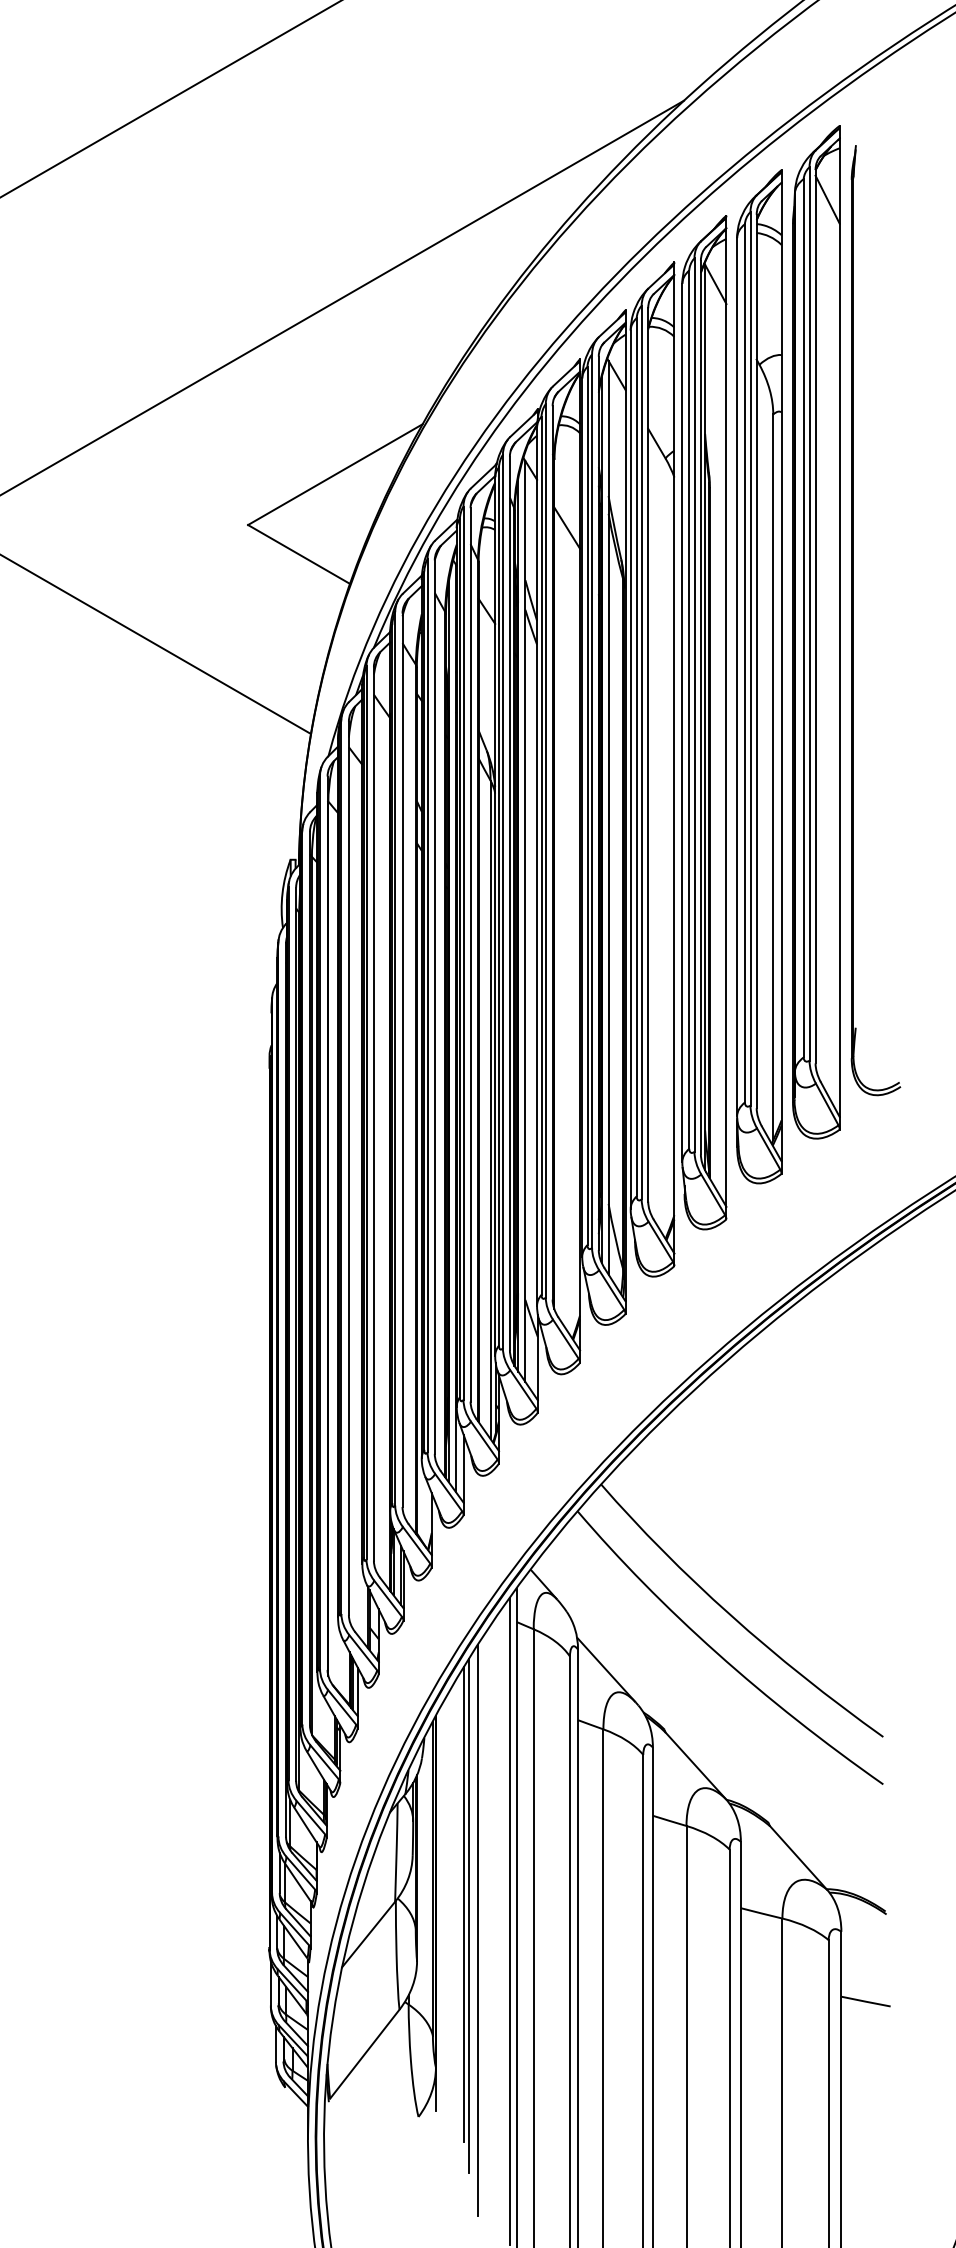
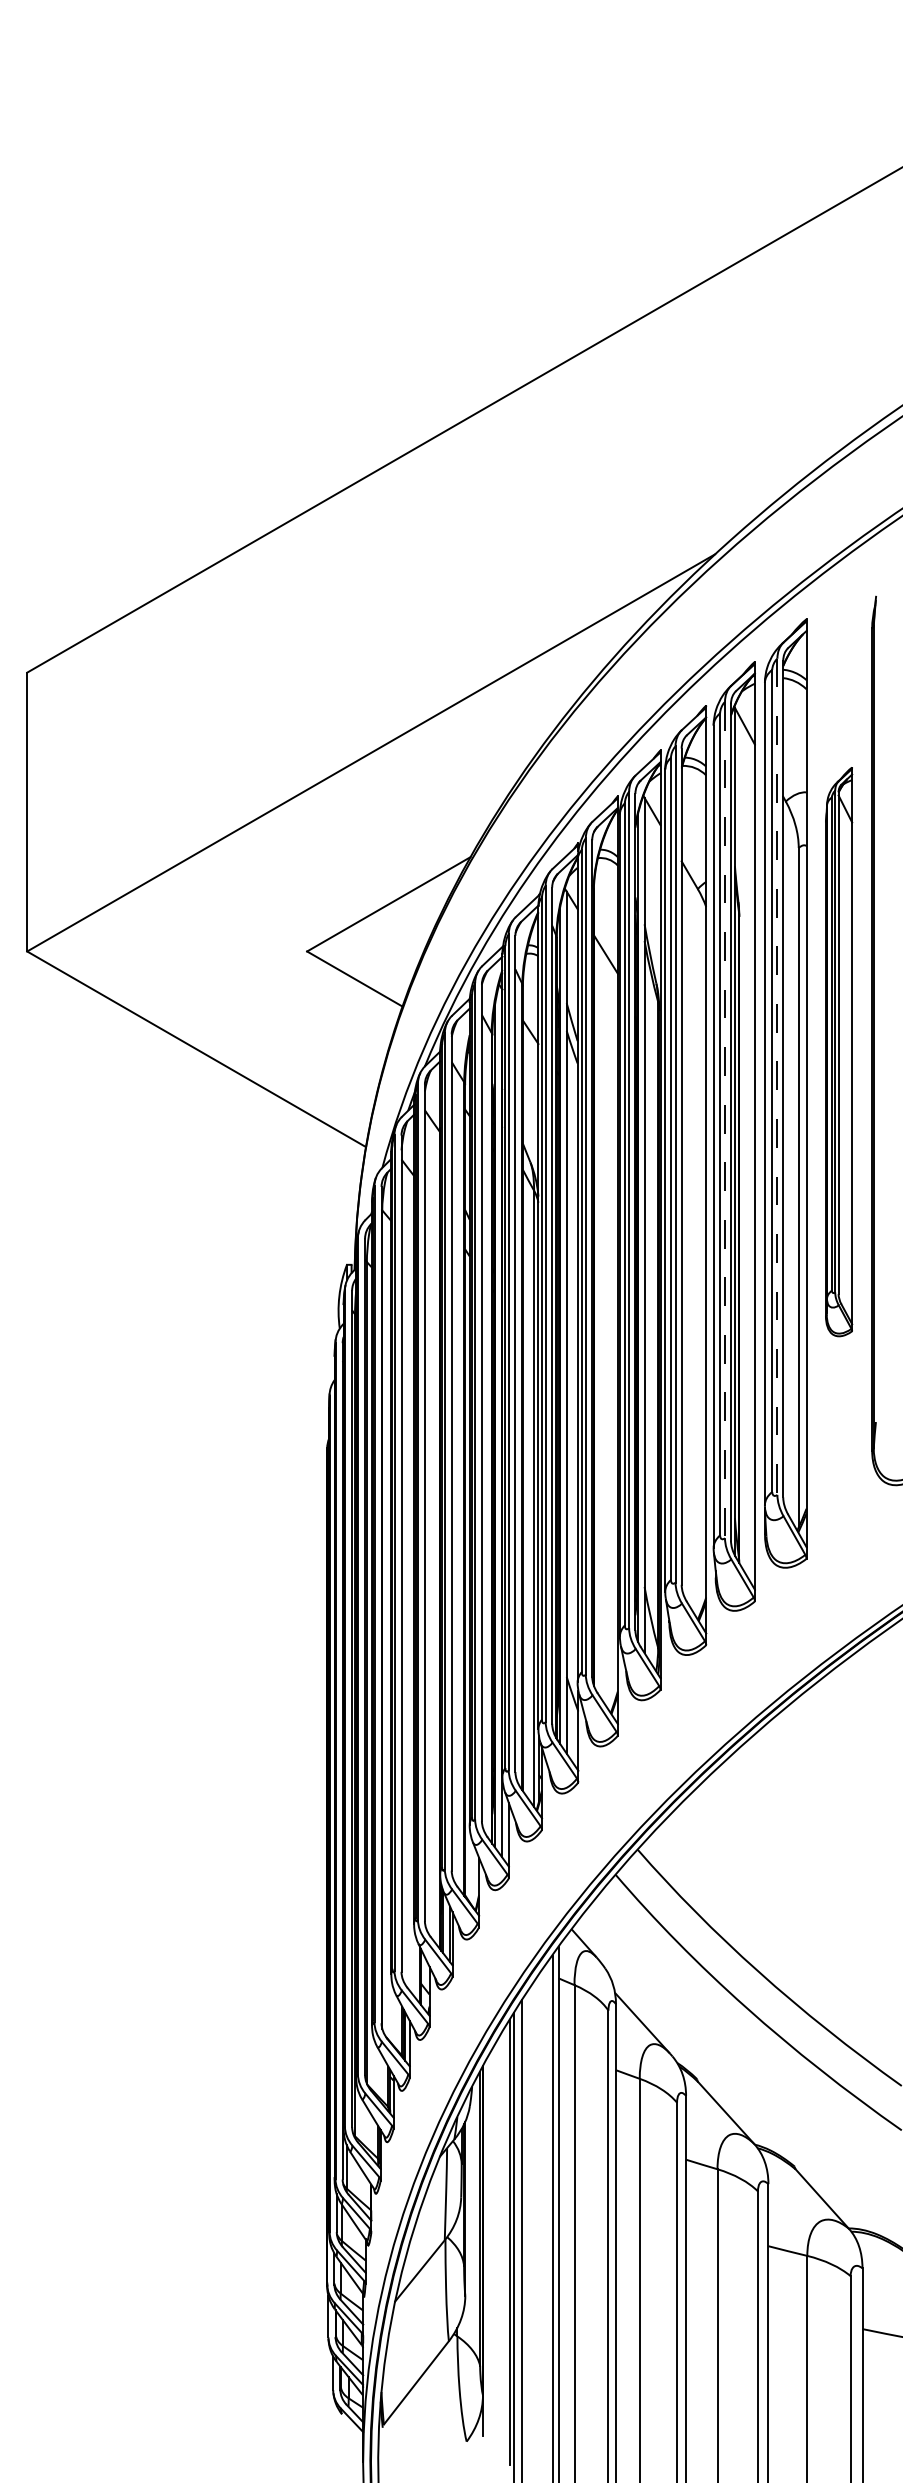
part: (815, 631) -> (838, 1051), size x0.6
line: (750, 659) -> (777, 1077), solid -> dashed
line: (695, 705) -> (725, 1120), solid -> dashed

